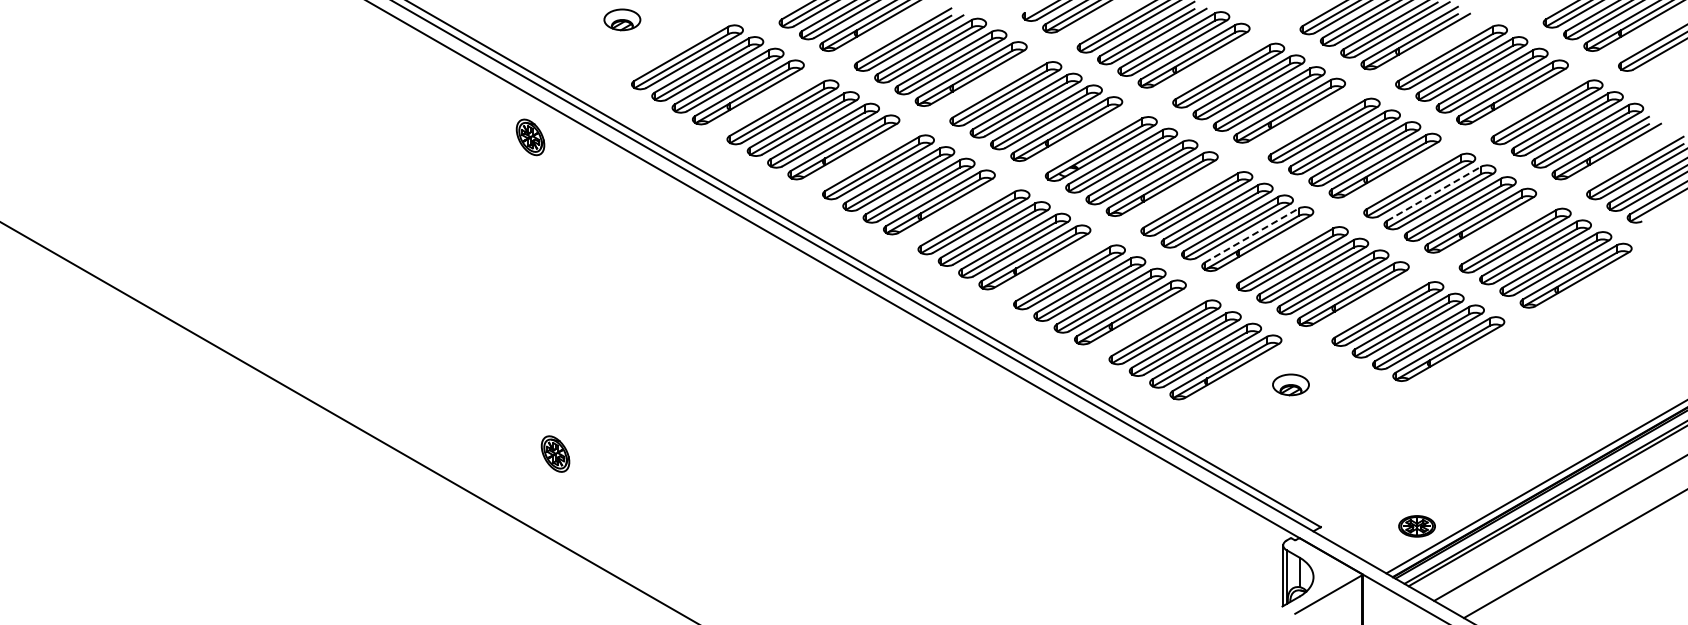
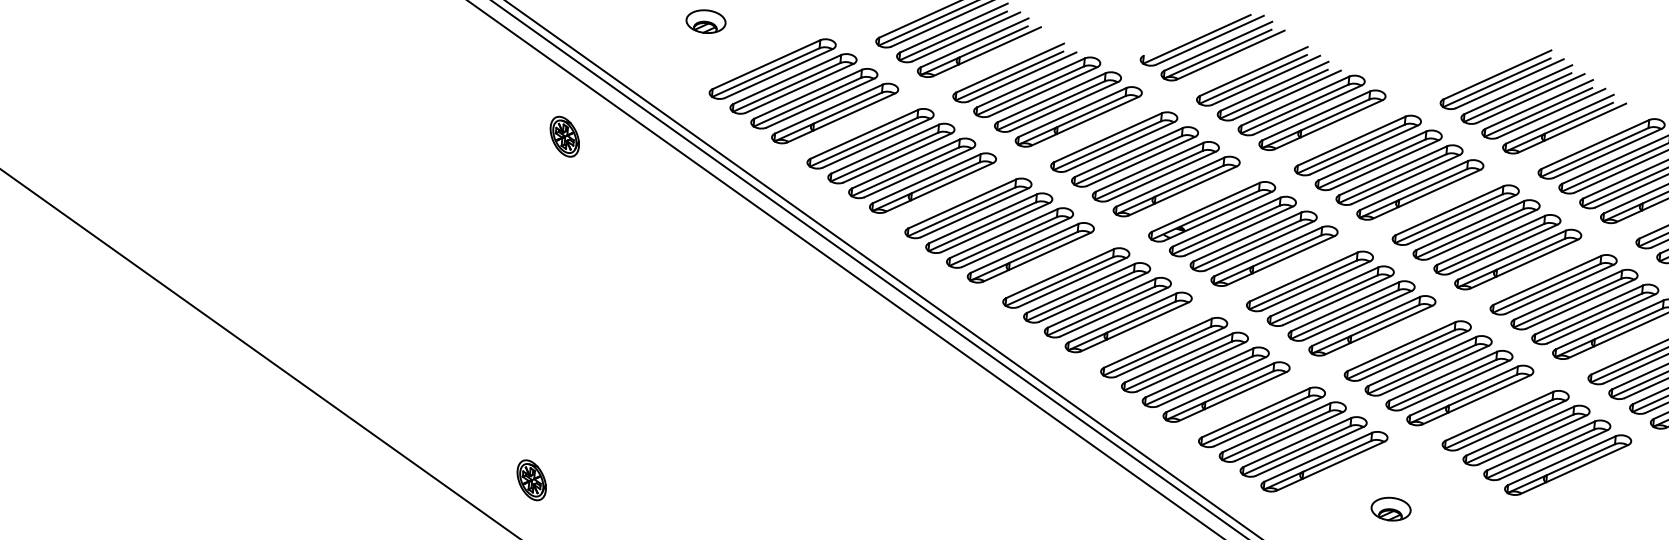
part: (530, 137) -> (564, 136), moved
line: (1434, 193) -> (1568, 294), dashed -> solid
line: (1252, 235) -> (1367, 321), dashed -> solid
part: (1290, 384) -> (1390, 508), moved
part: (555, 453) -> (531, 479), moved

